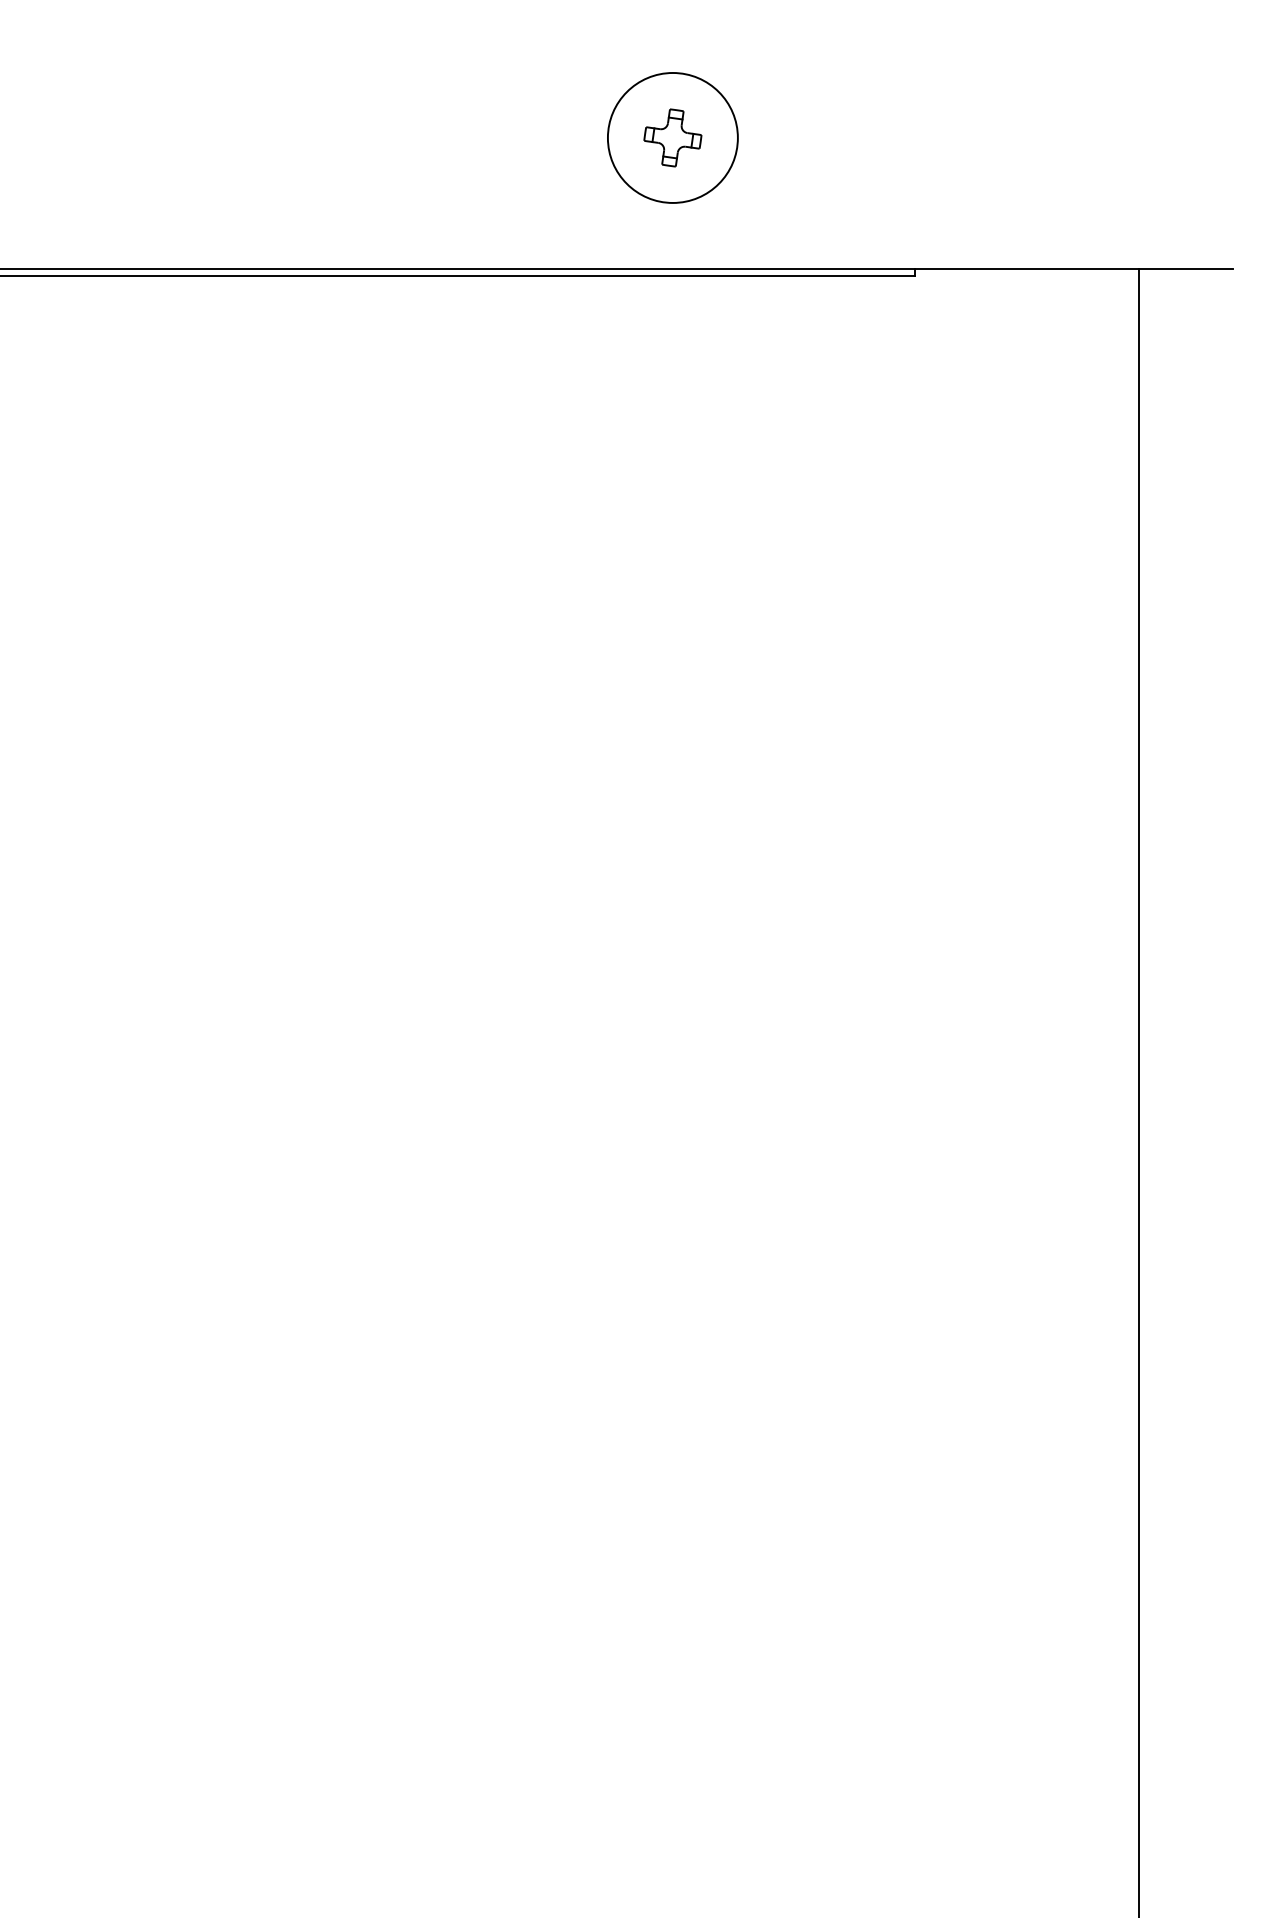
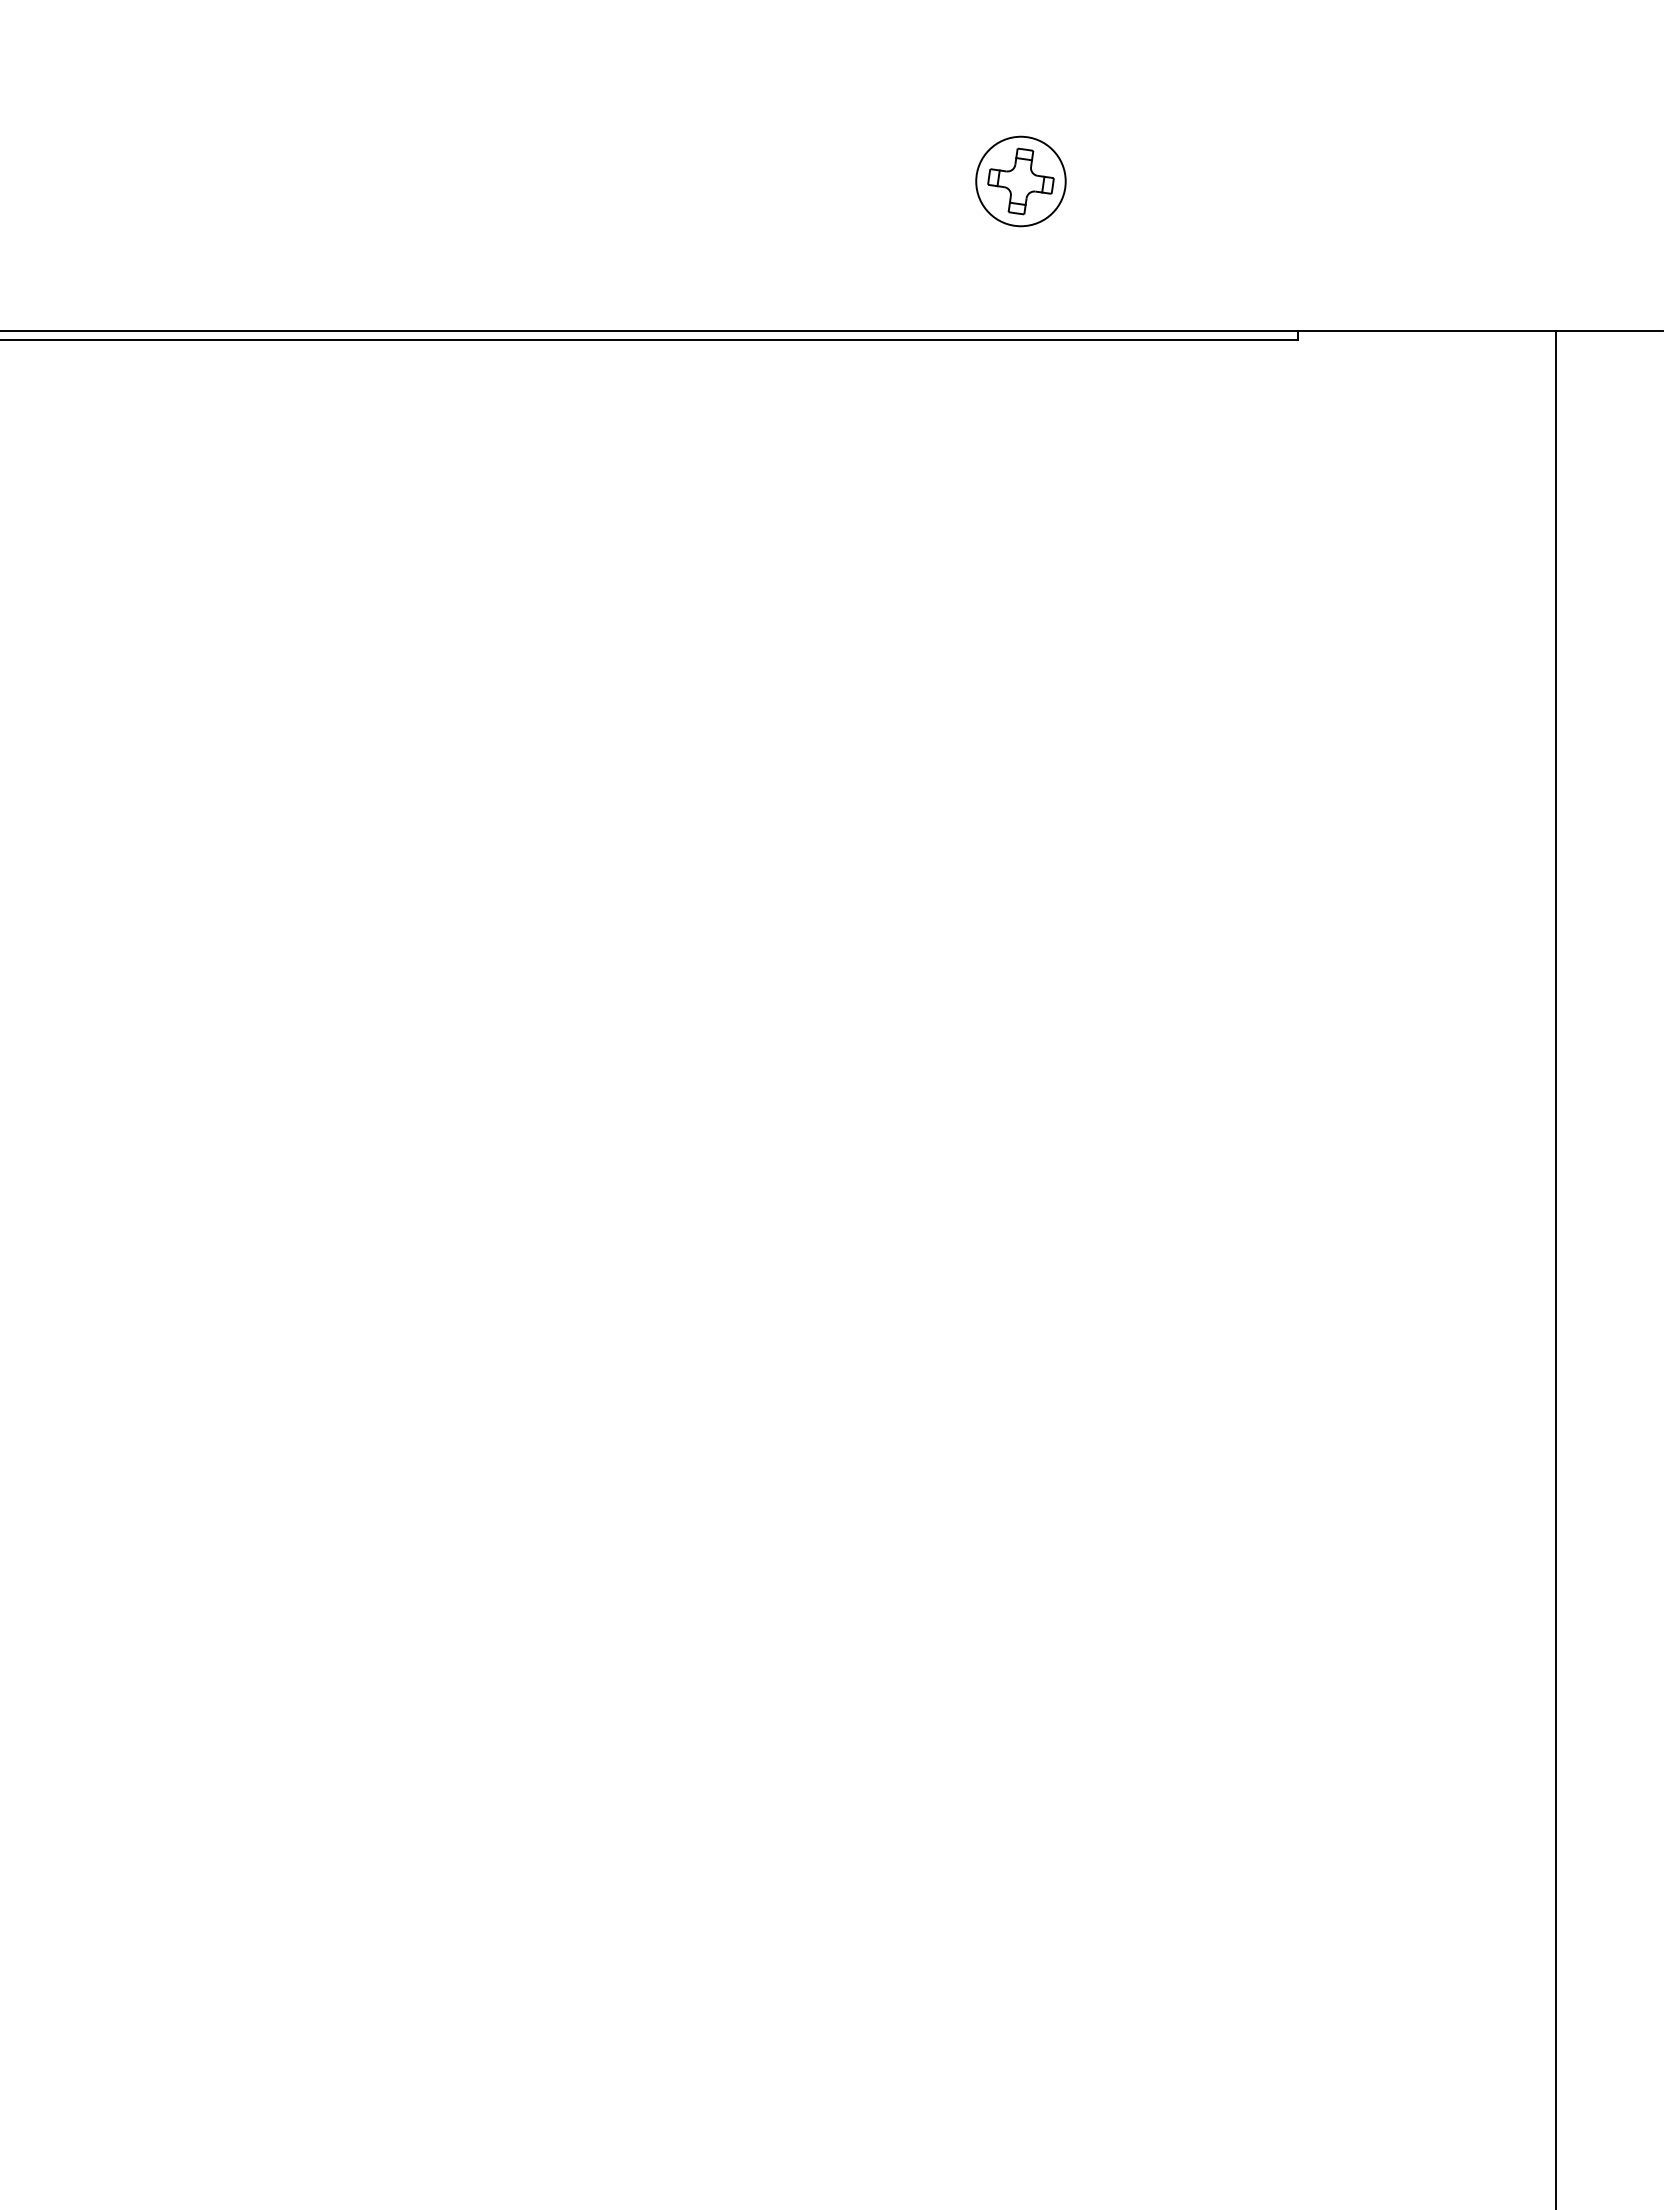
circle: (672, 137) -> (1020, 181), size x0.6

